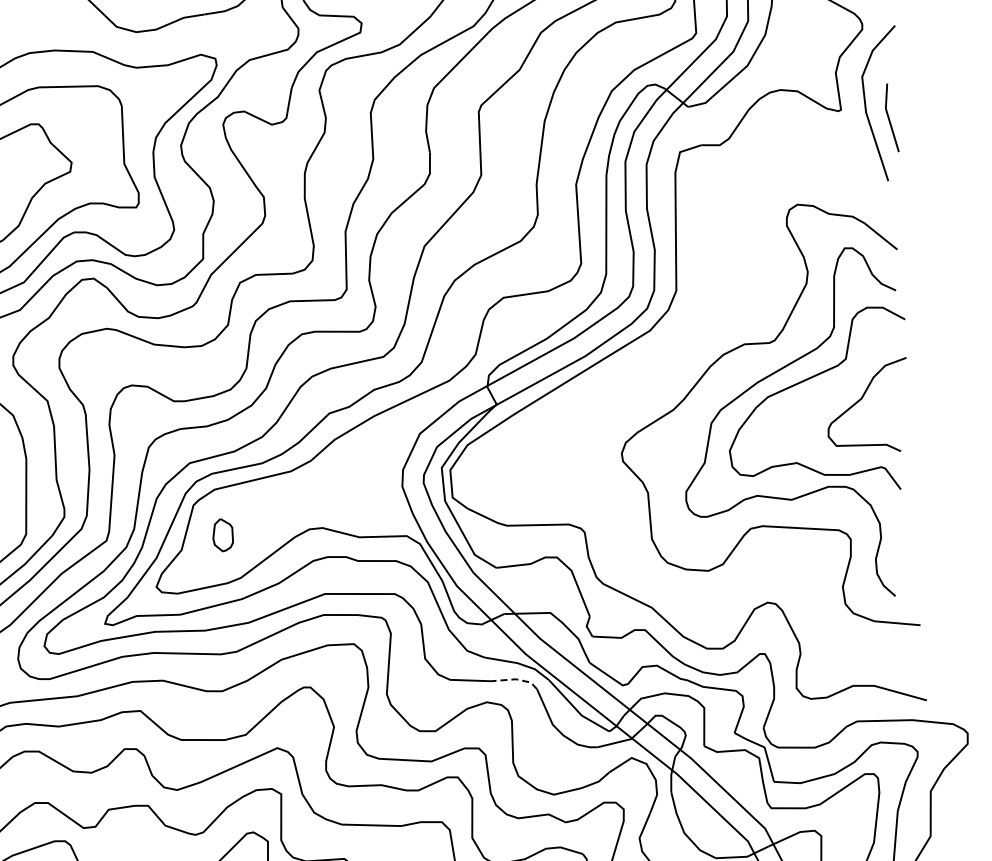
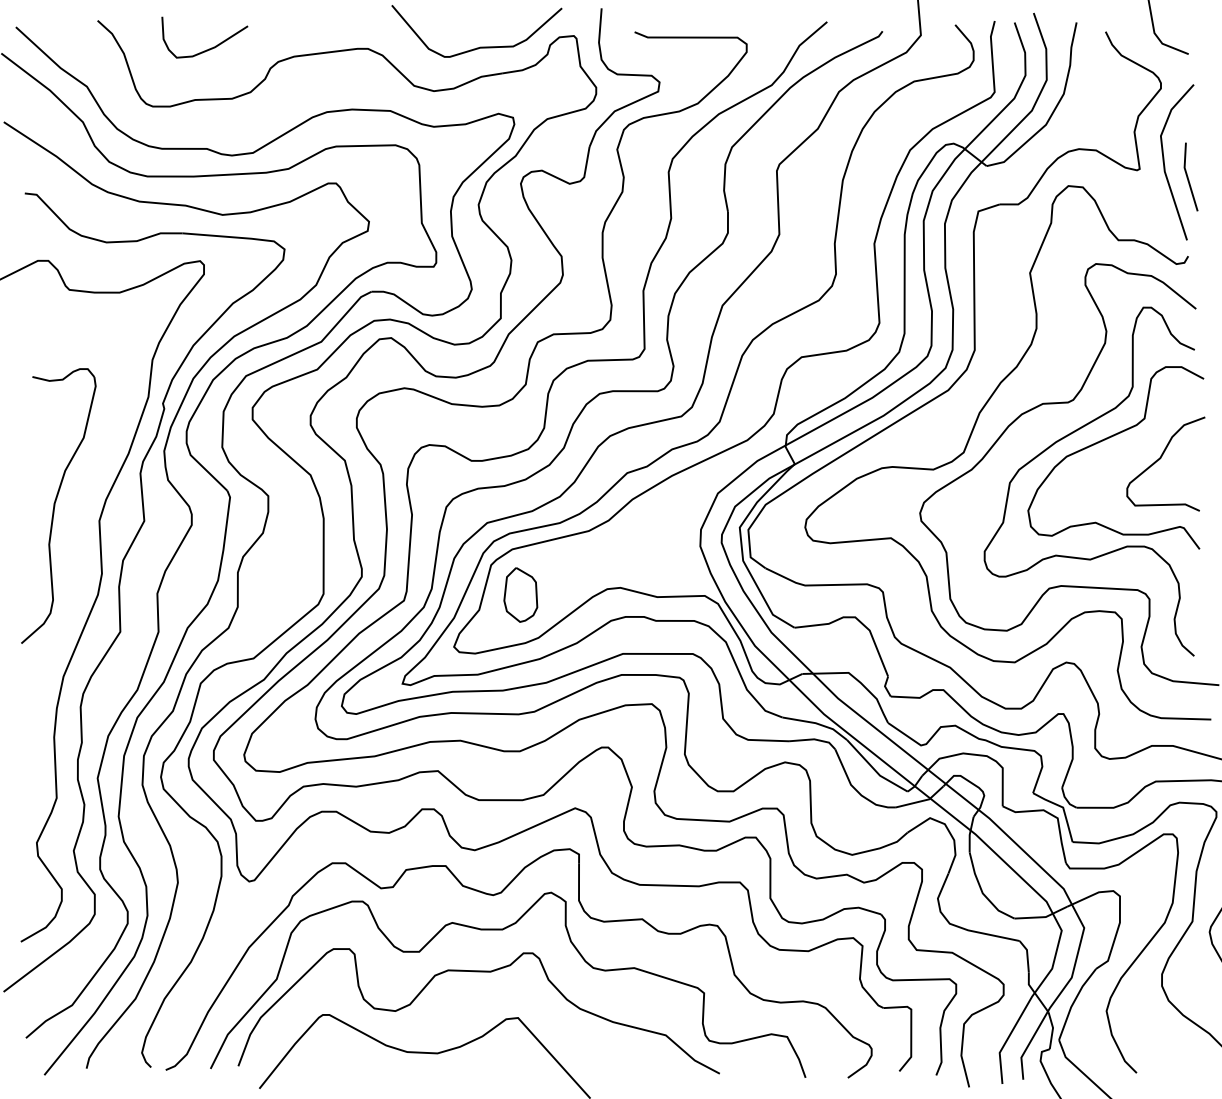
curve: (673, 376) -> (971, 436), added
part: (222, 534) -> (520, 594), size x1.67
line: (516, 679) -> (814, 739), dashed -> solid

